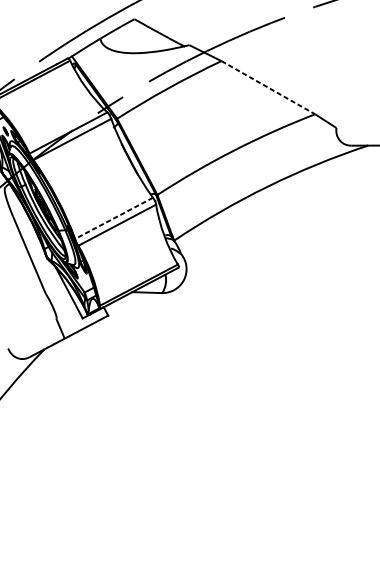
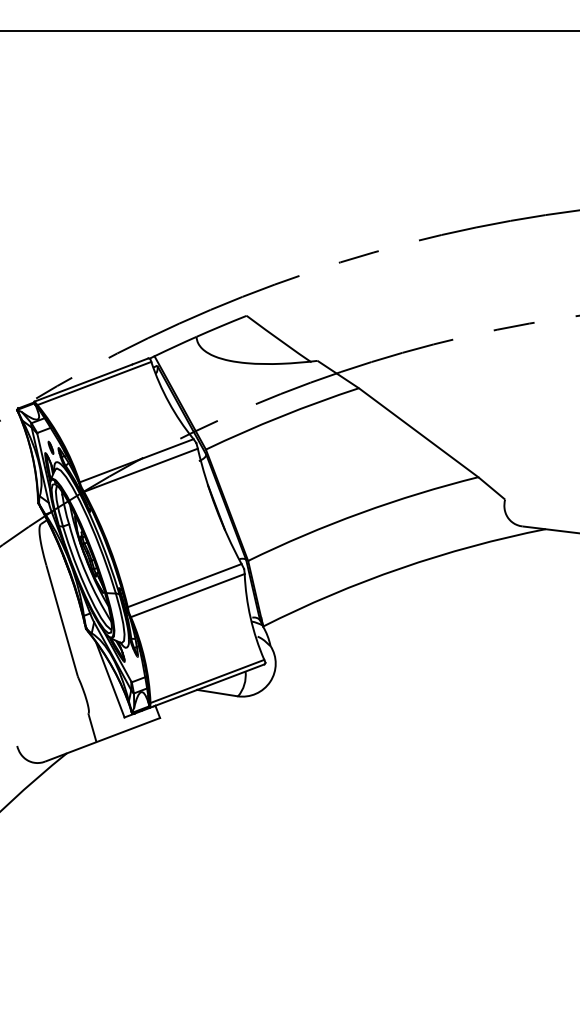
line: (269, 88) -> (419, 433), dashed -> solid
line: (113, 218) -> (184, 585), dashed -> solid

